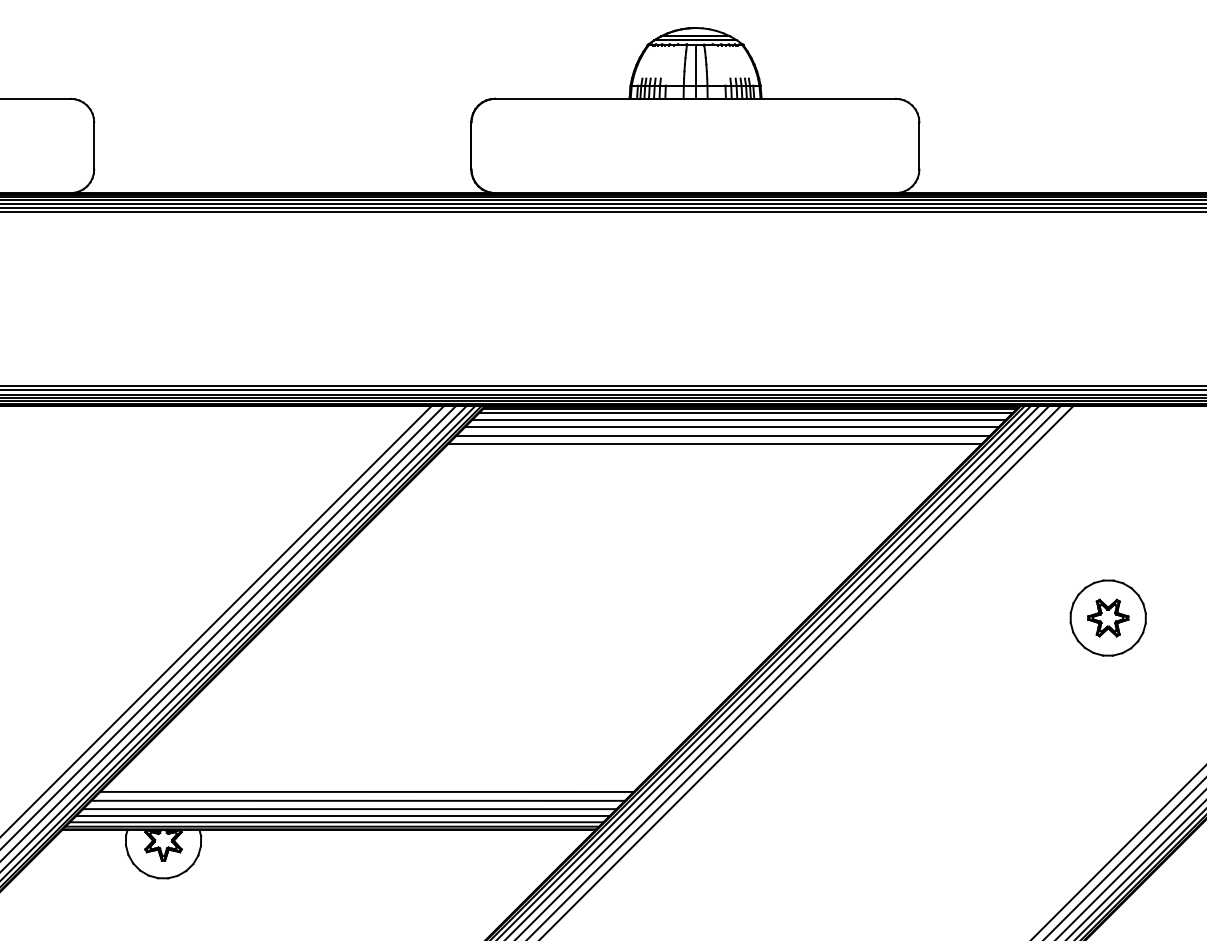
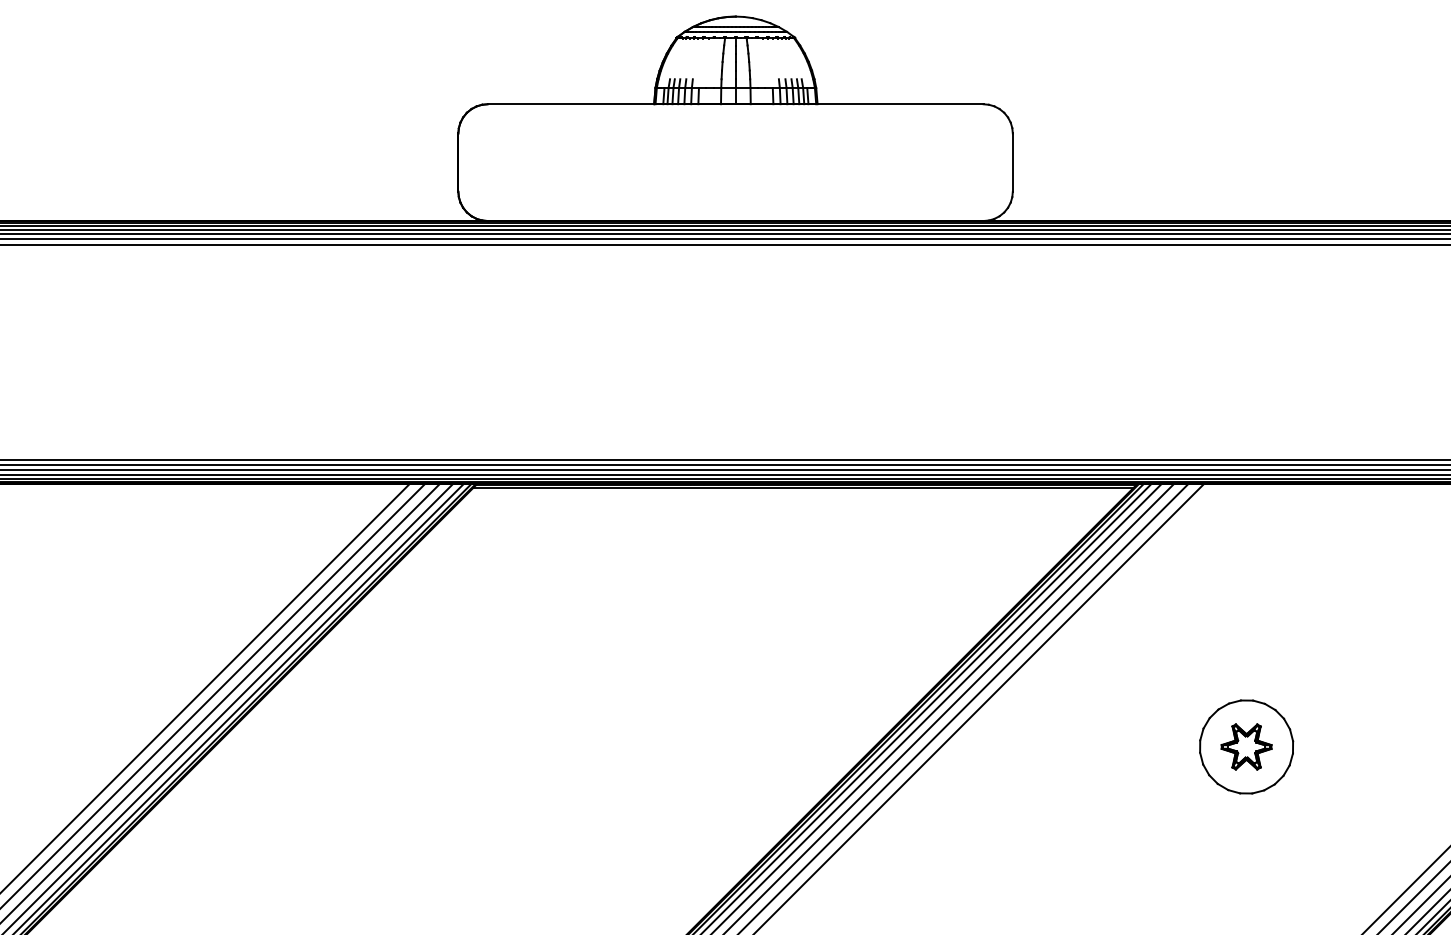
line: (745, 413) -> (797, 493), removed
line: (739, 419) -> (790, 501), removed
line: (731, 427) -> (780, 511), removed
line: (723, 435) -> (770, 520), removed
line: (714, 444) -> (759, 532), removed

